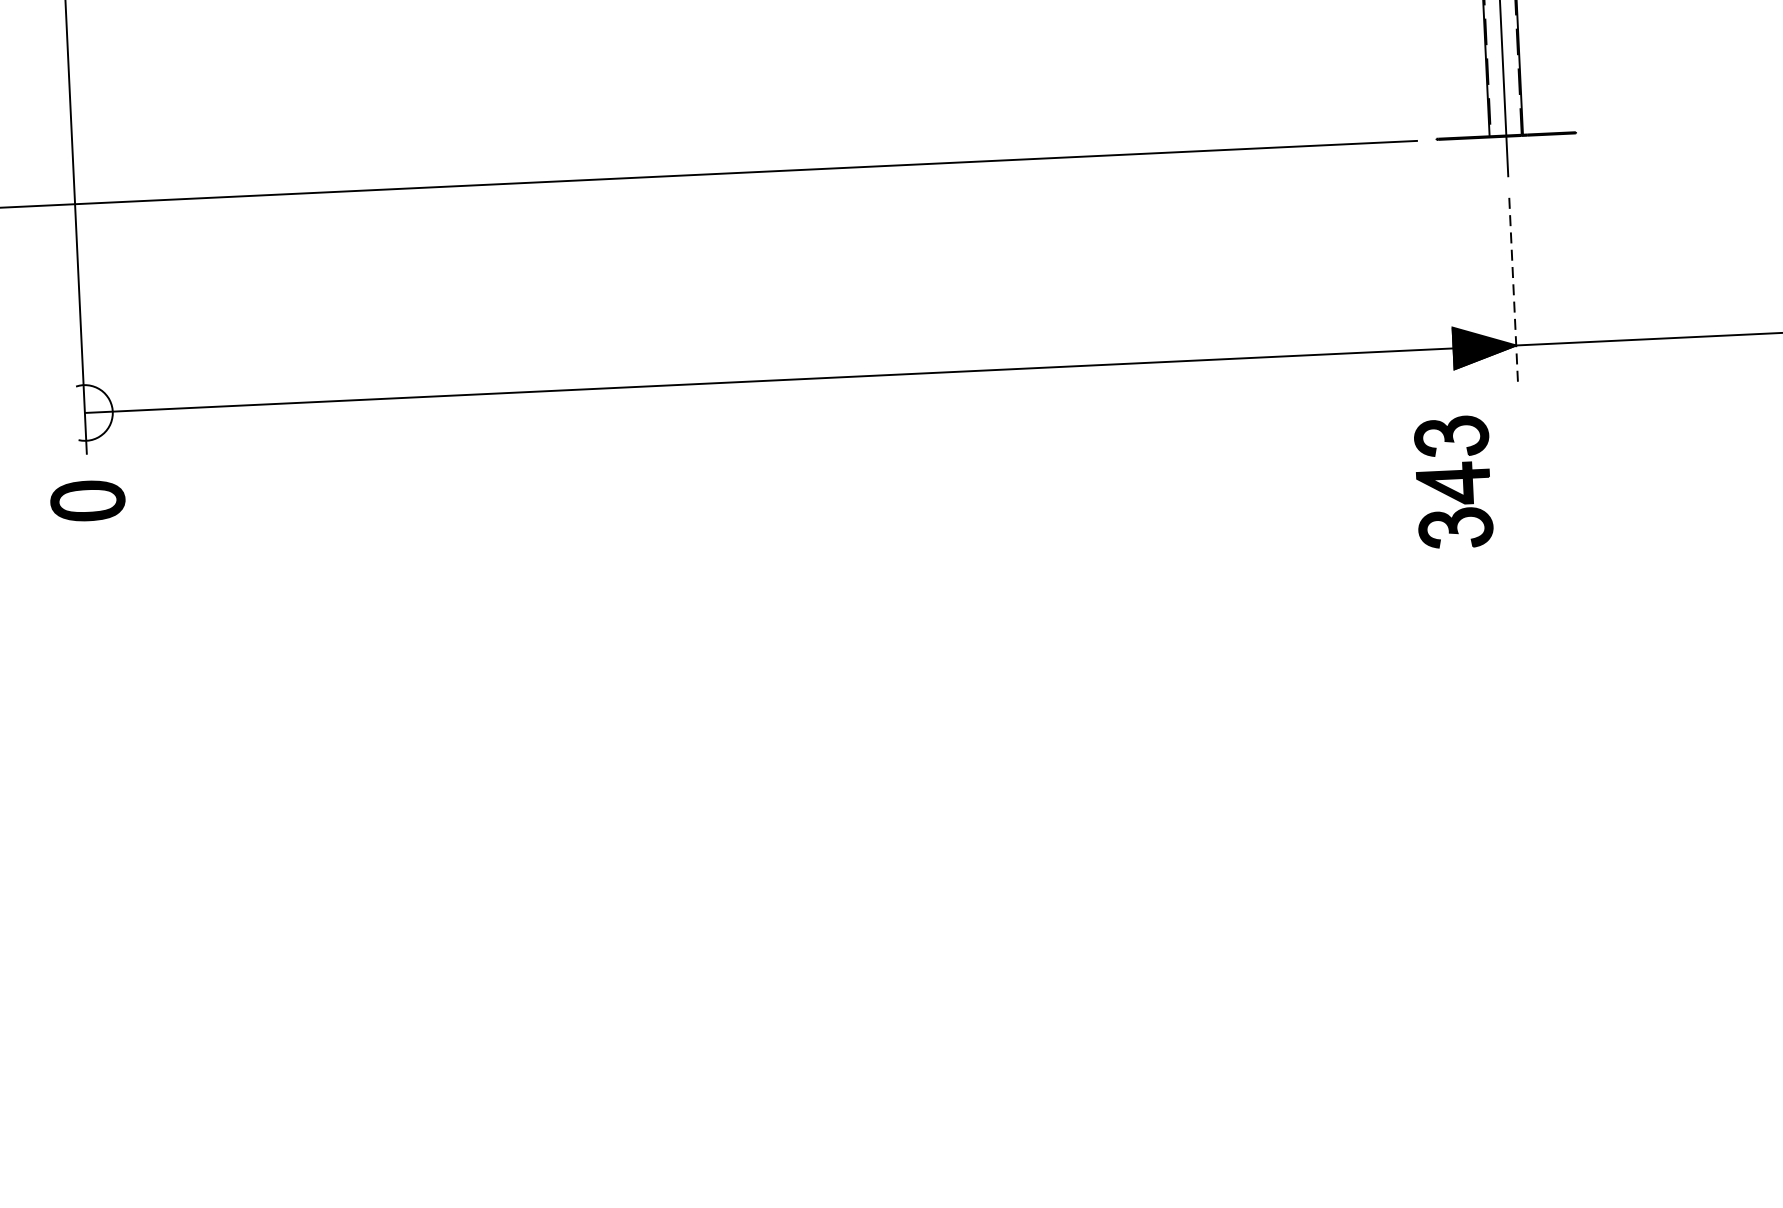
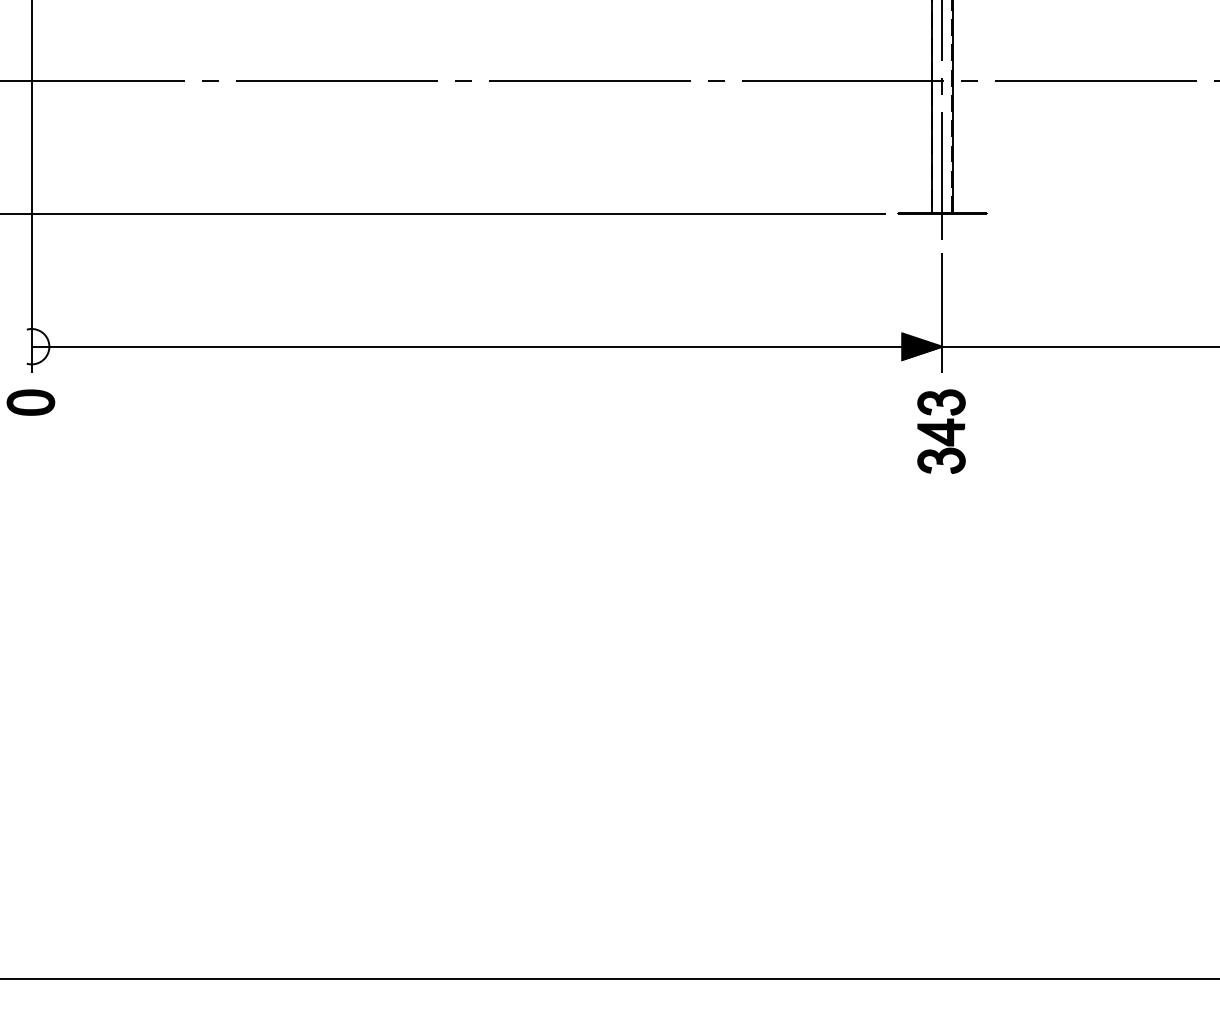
line: (1514, 293) -> (942, 313), dashed -> solid
part: (1453, 482) -> (941, 431), moved

